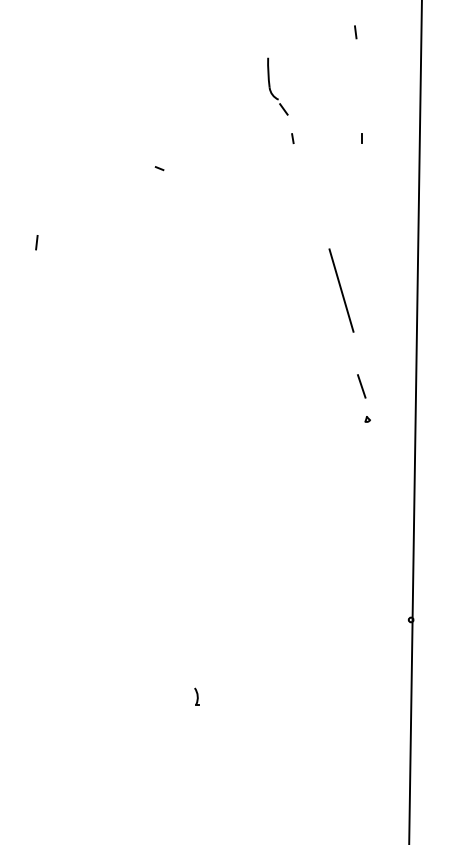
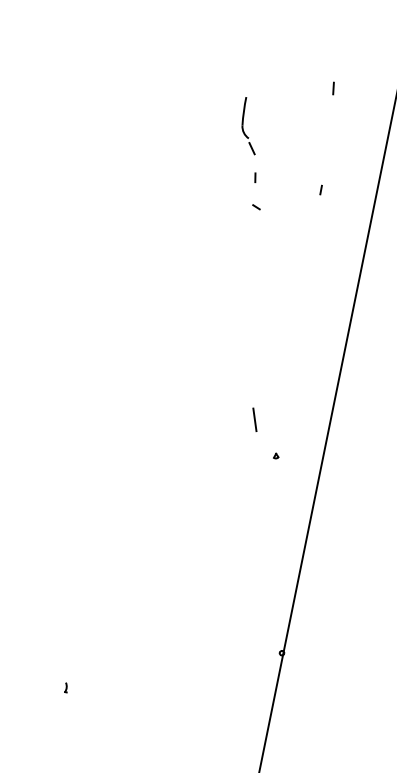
line: (159, 168) -> (256, 207), moved
line: (341, 290) -> (274, 329), removed
line: (361, 386) -> (254, 419), moved
part: (196, 696) -> (65, 687), size x0.6

